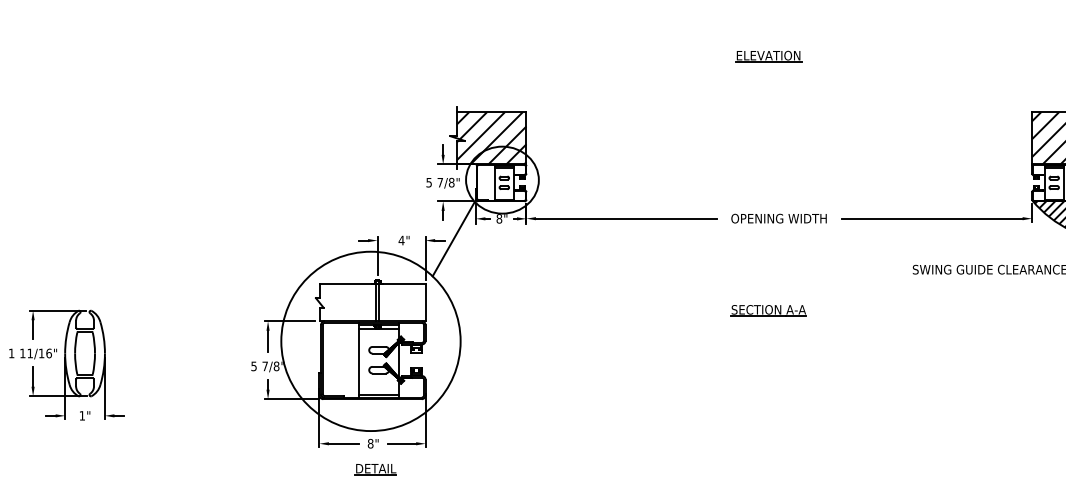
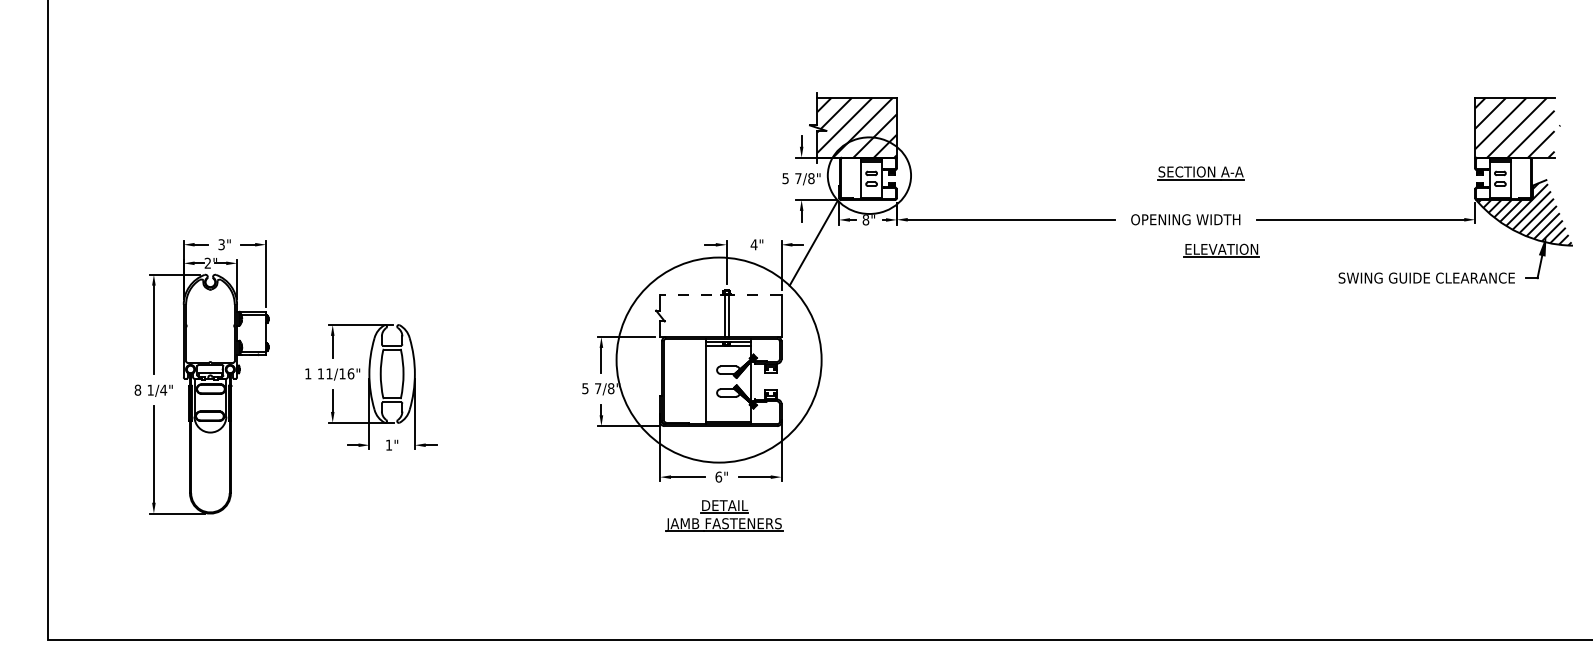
part: (768, 56) -> (1221, 250), moved
line: (373, 284) -> (721, 295), solid -> dashed
part: (768, 311) -> (1200, 173), moved
text: (370, 443) -> (718, 476), 8" -> 6"

